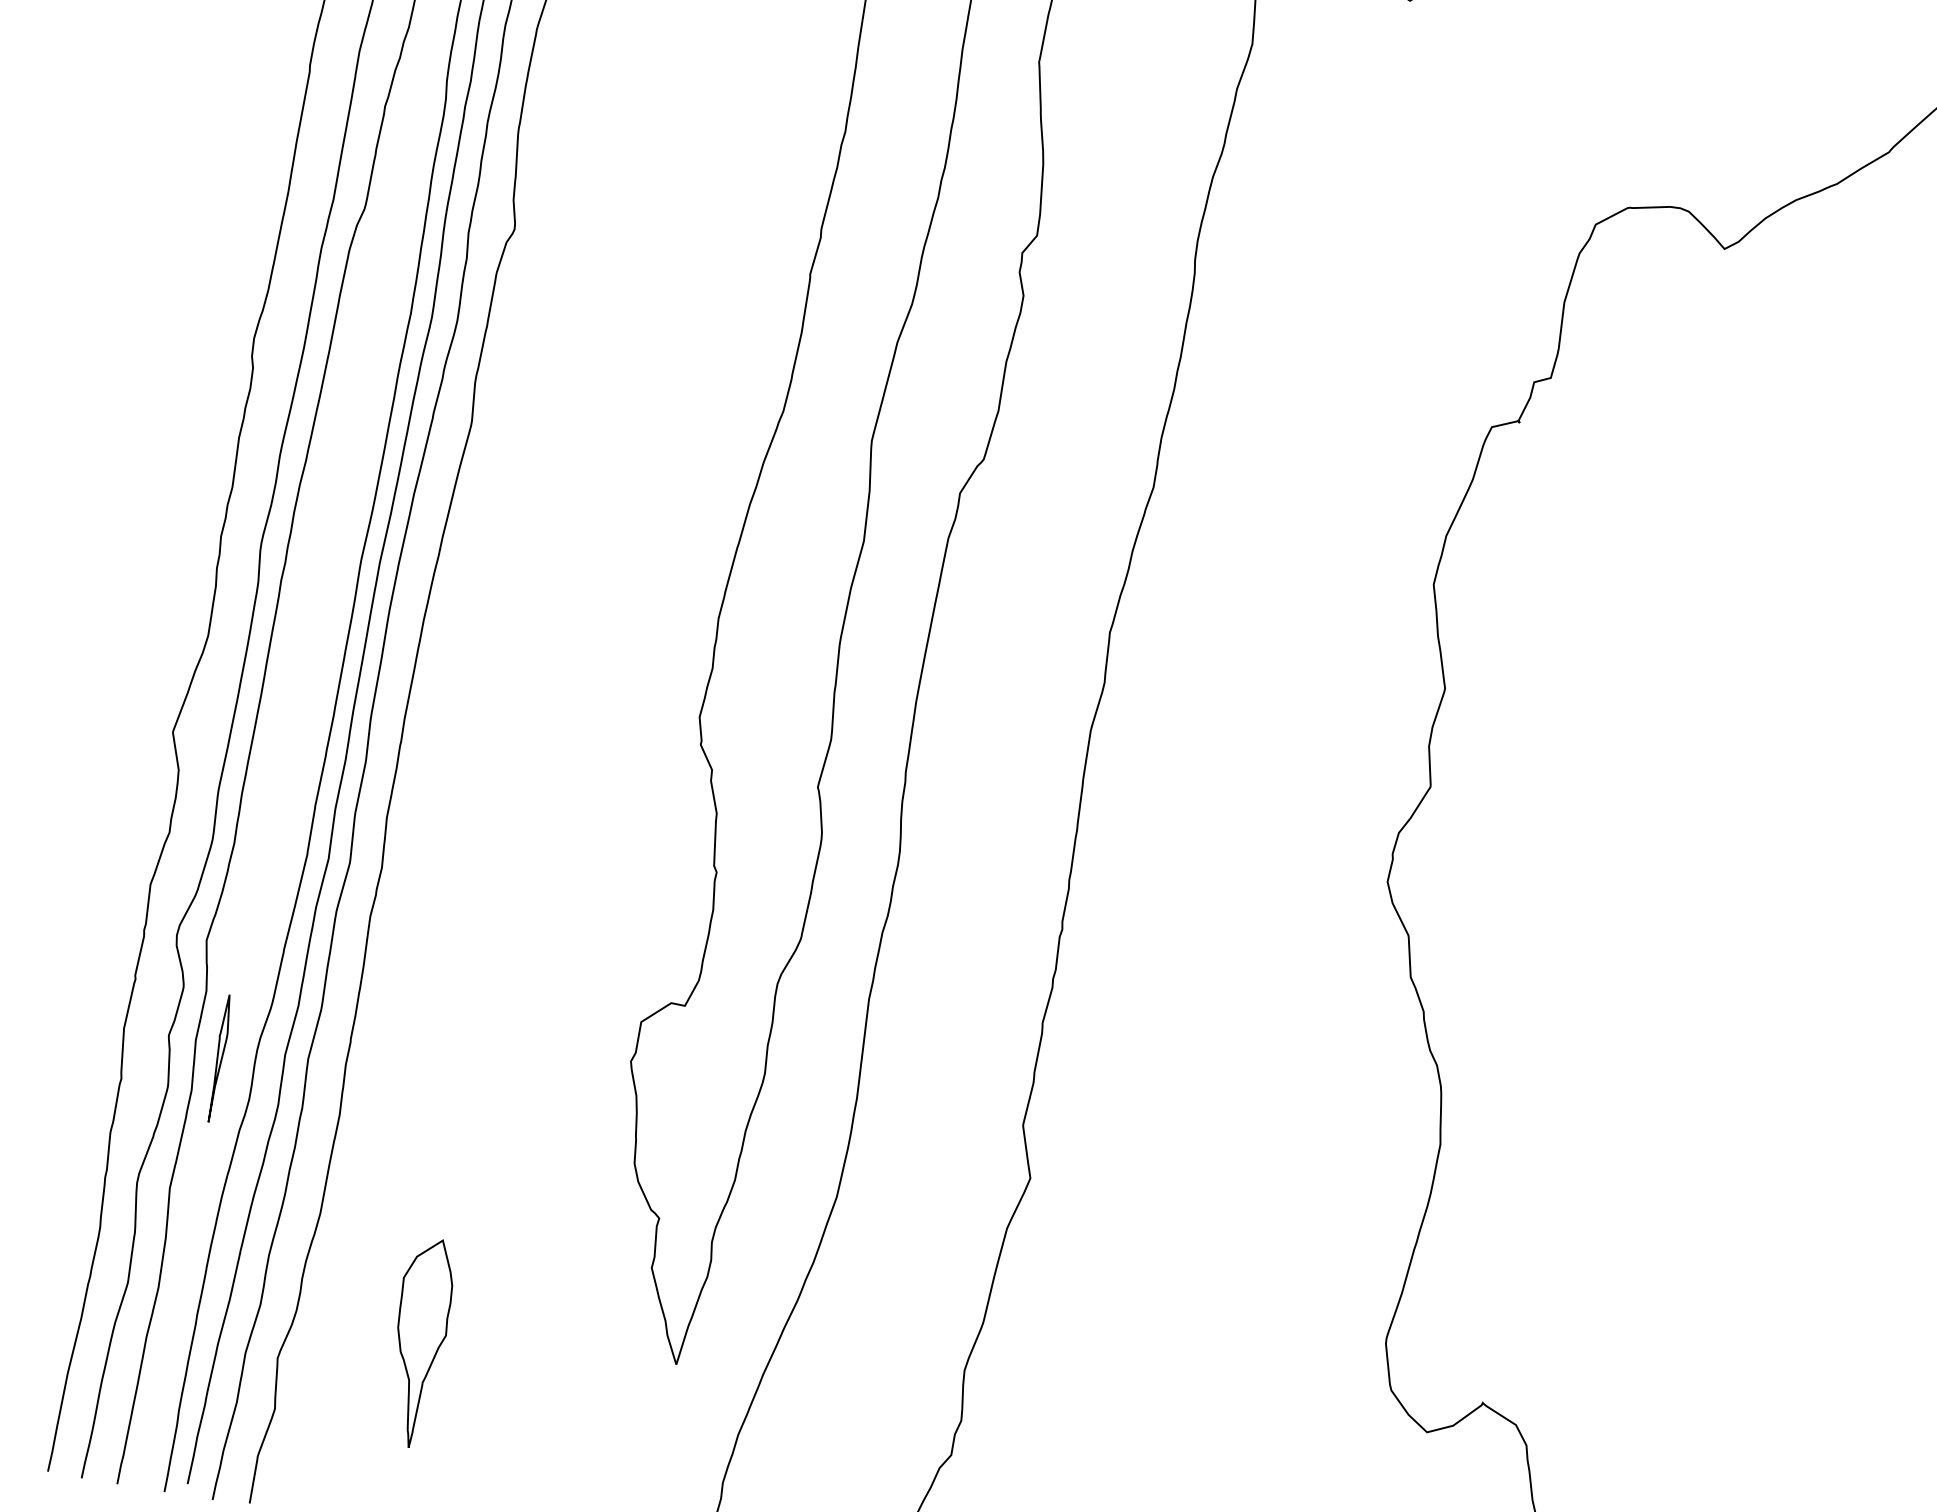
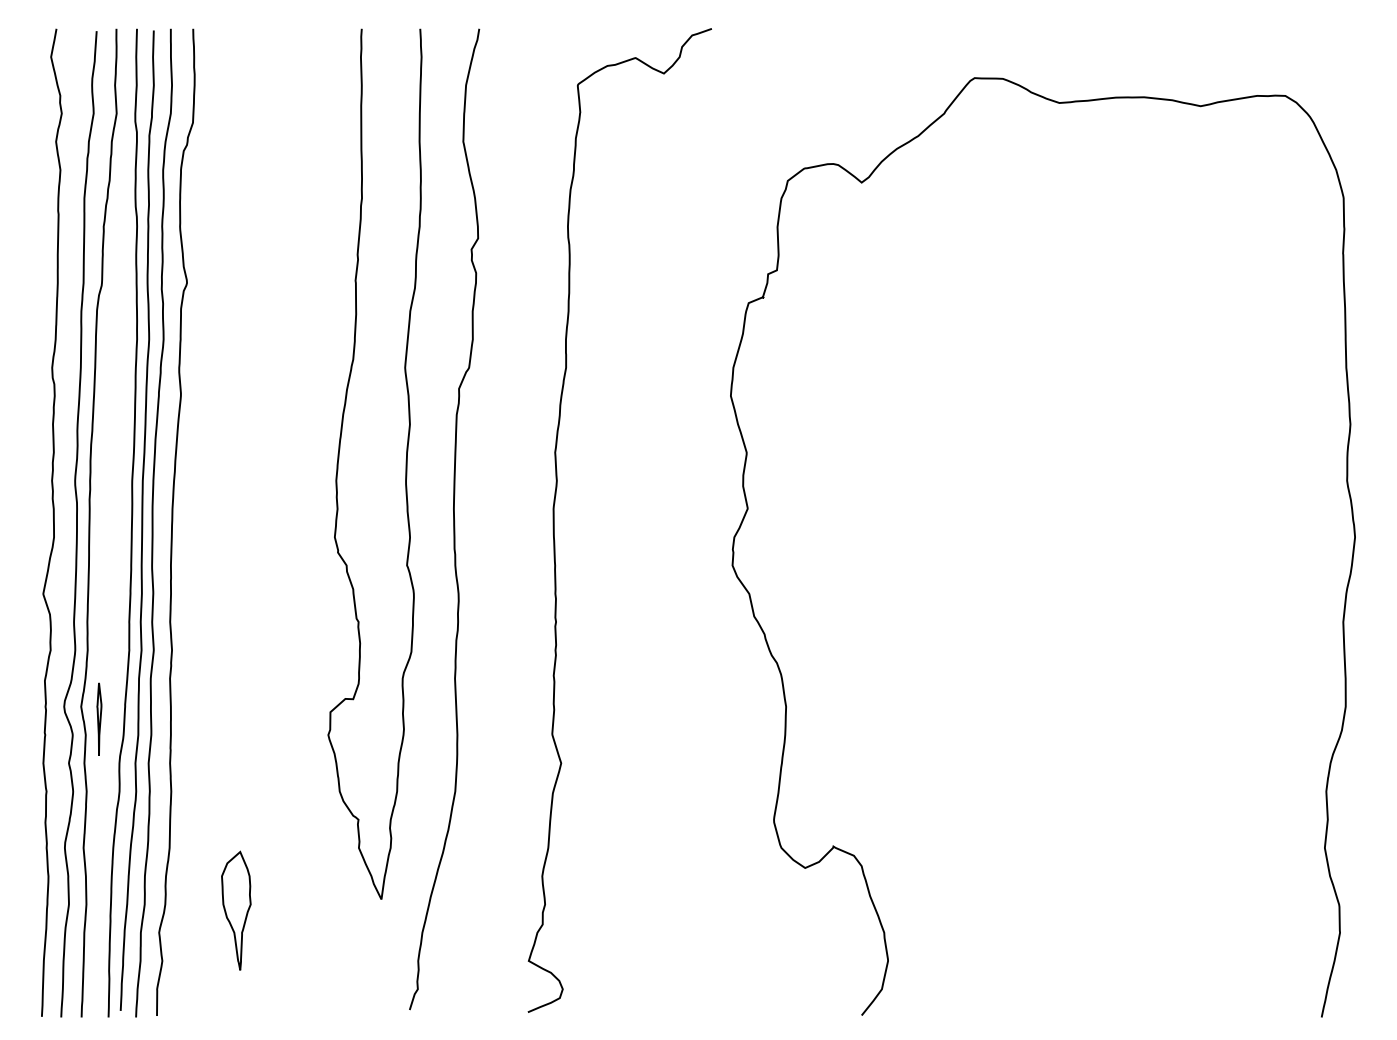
part: (220, 1057) -> (99, 718), moved

